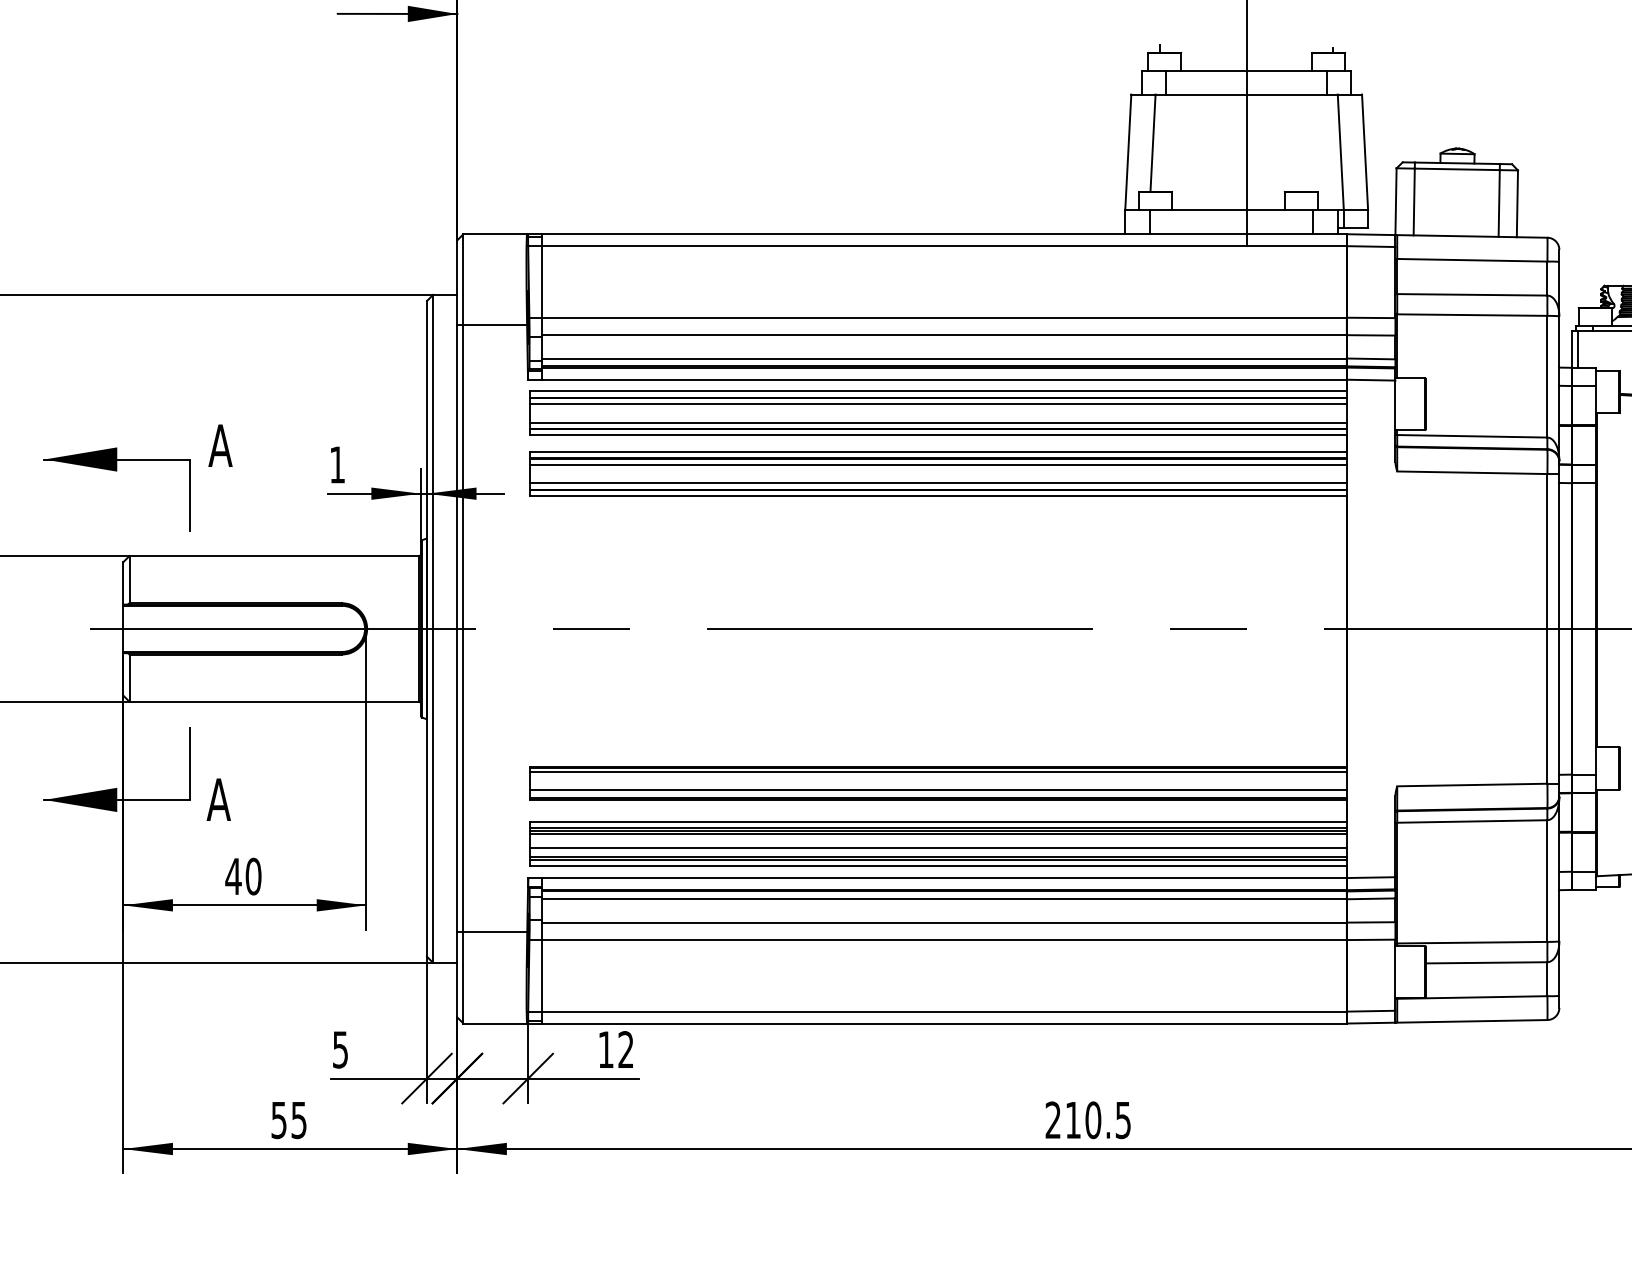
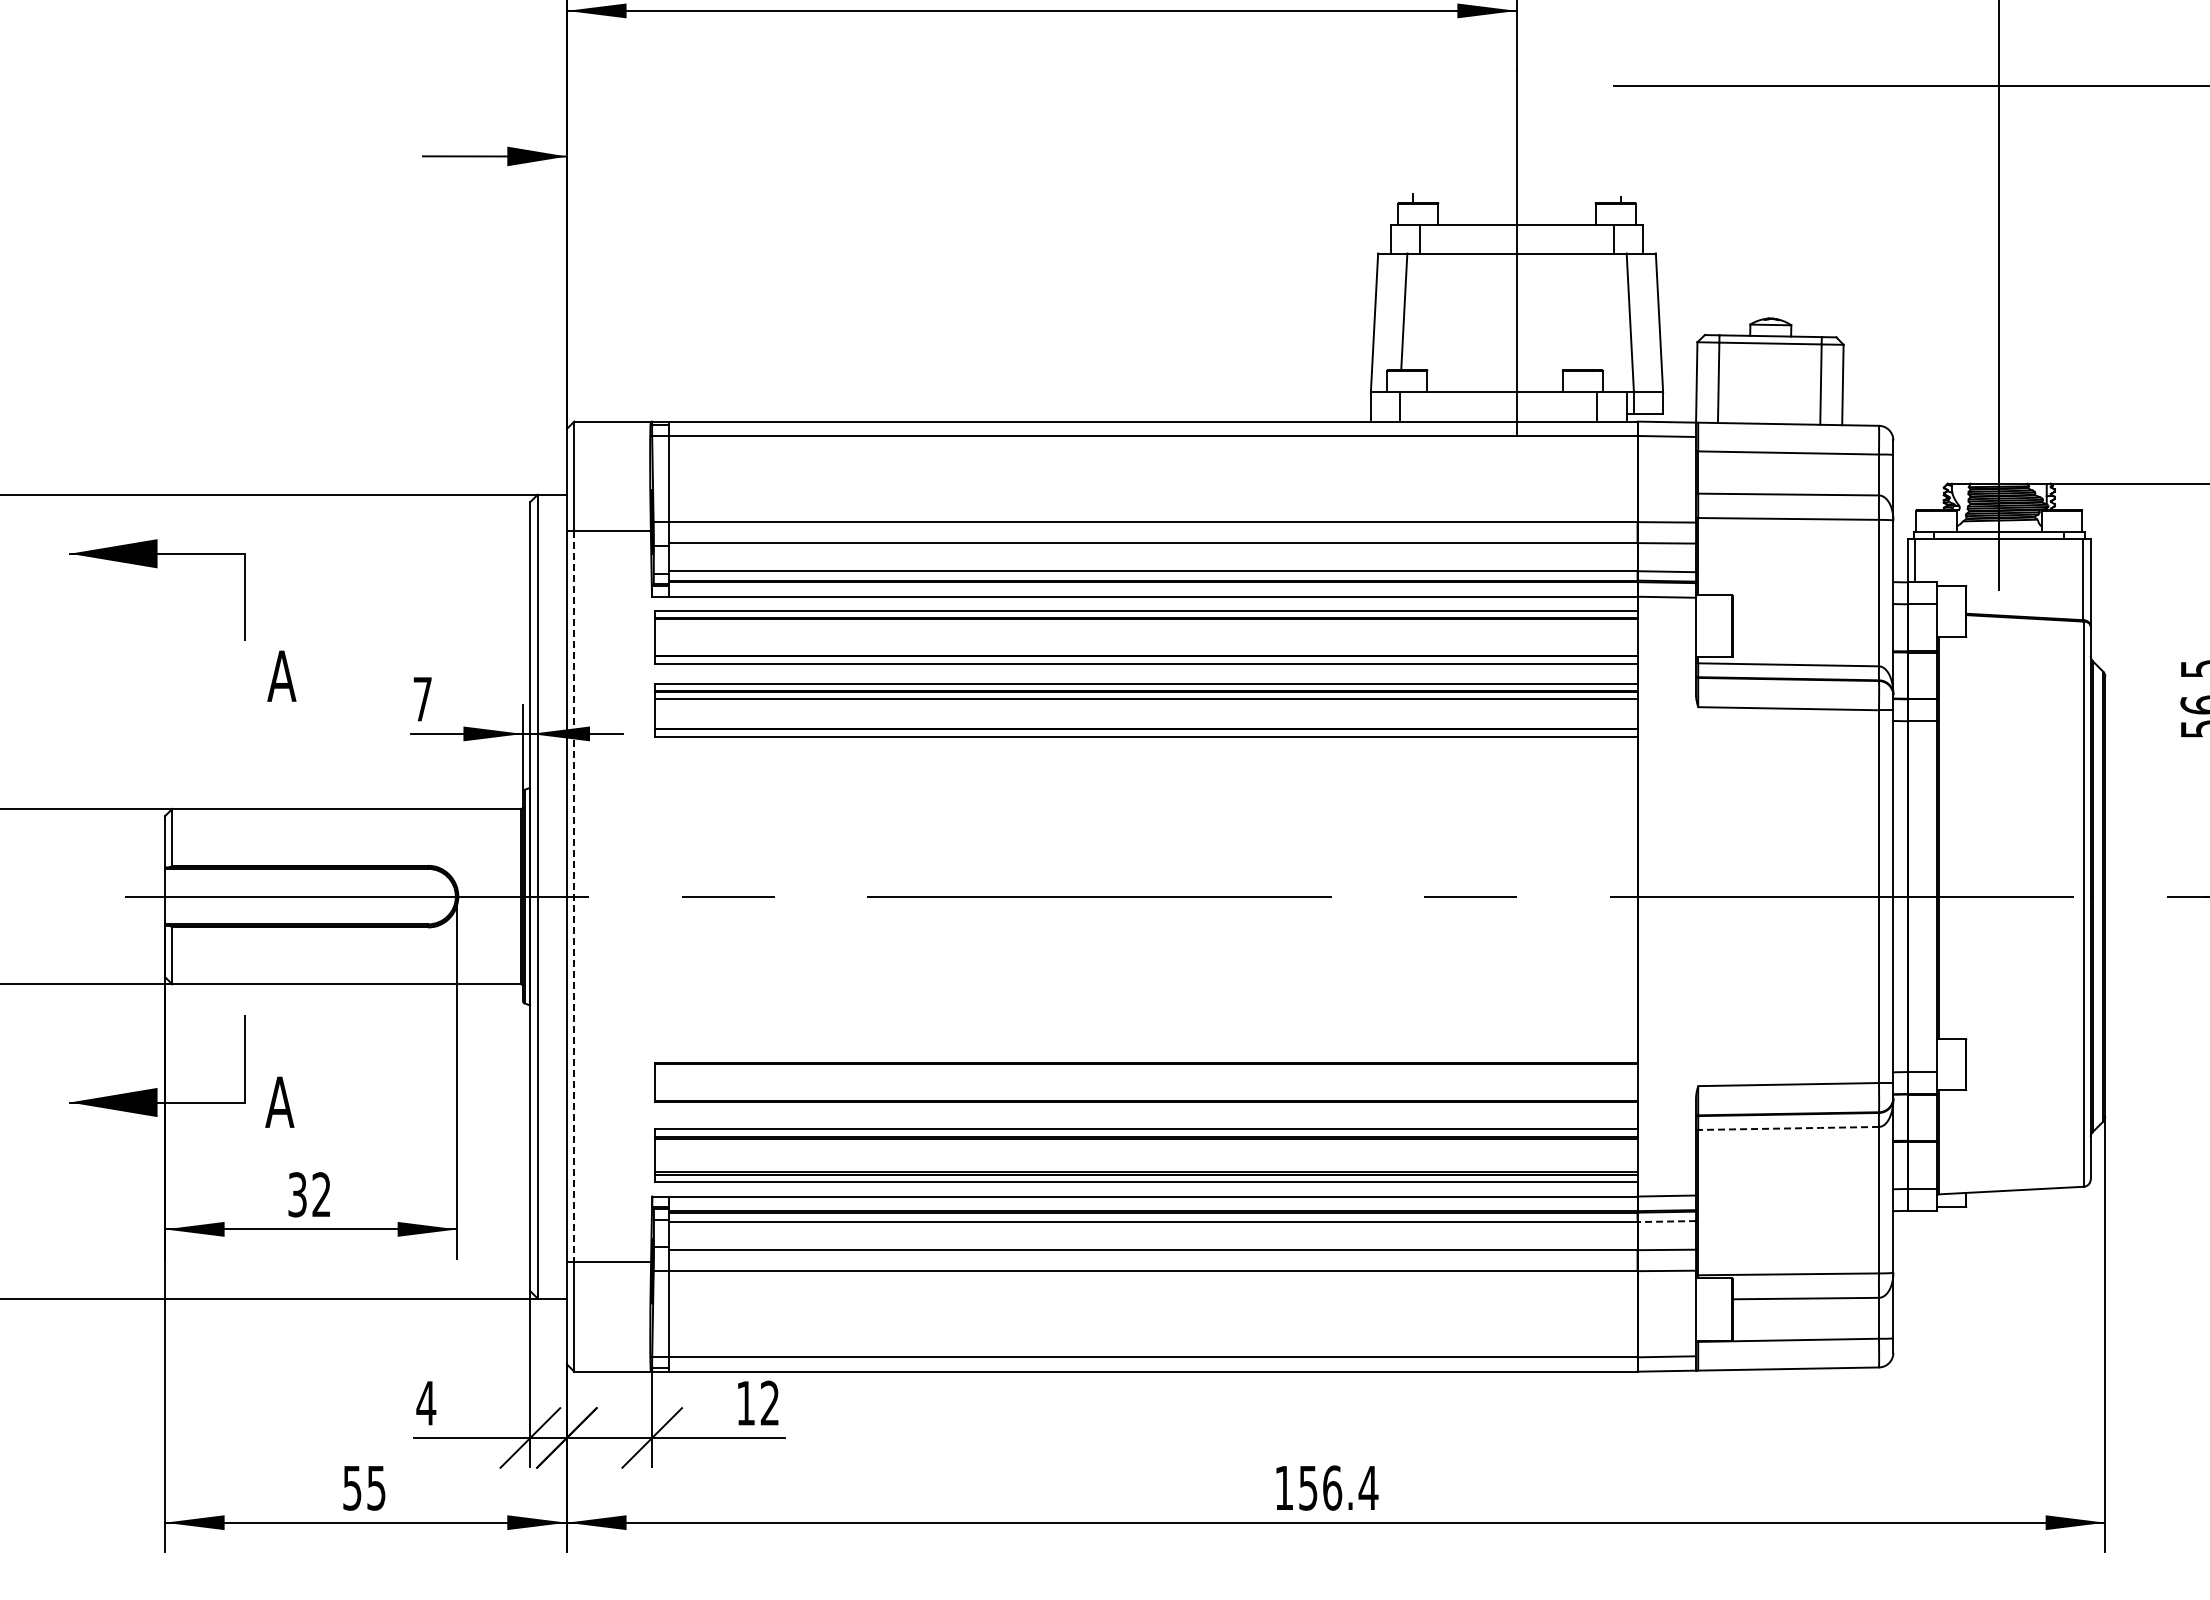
line: (938, 403) -> (1145, 625), removed
line: (938, 422) -> (1145, 648), removed
text: (337, 465) -> (422, 699), 1 -> 7
part: (117, 471) -> (157, 568), moved
line: (938, 483) -> (1145, 721), removed
line: (463, 629) -> (574, 897), solid -> dashed
line: (938, 772) -> (1145, 1069), removed
line: (938, 789) -> (1145, 1090), removed
line: (1472, 821) -> (1788, 1128), solid -> dashed
line: (938, 833) -> (1145, 1142), removed
line: (938, 848) -> (1145, 1160), removed
text: (243, 876) -> (309, 1194), 40 -> 32
line: (1370, 898) -> (1666, 1221), solid -> dashed
text: (340, 1049) -> (426, 1403), 5 -> 4
text: (1088, 1119) -> (1326, 1487), 210.5 -> 156.4

